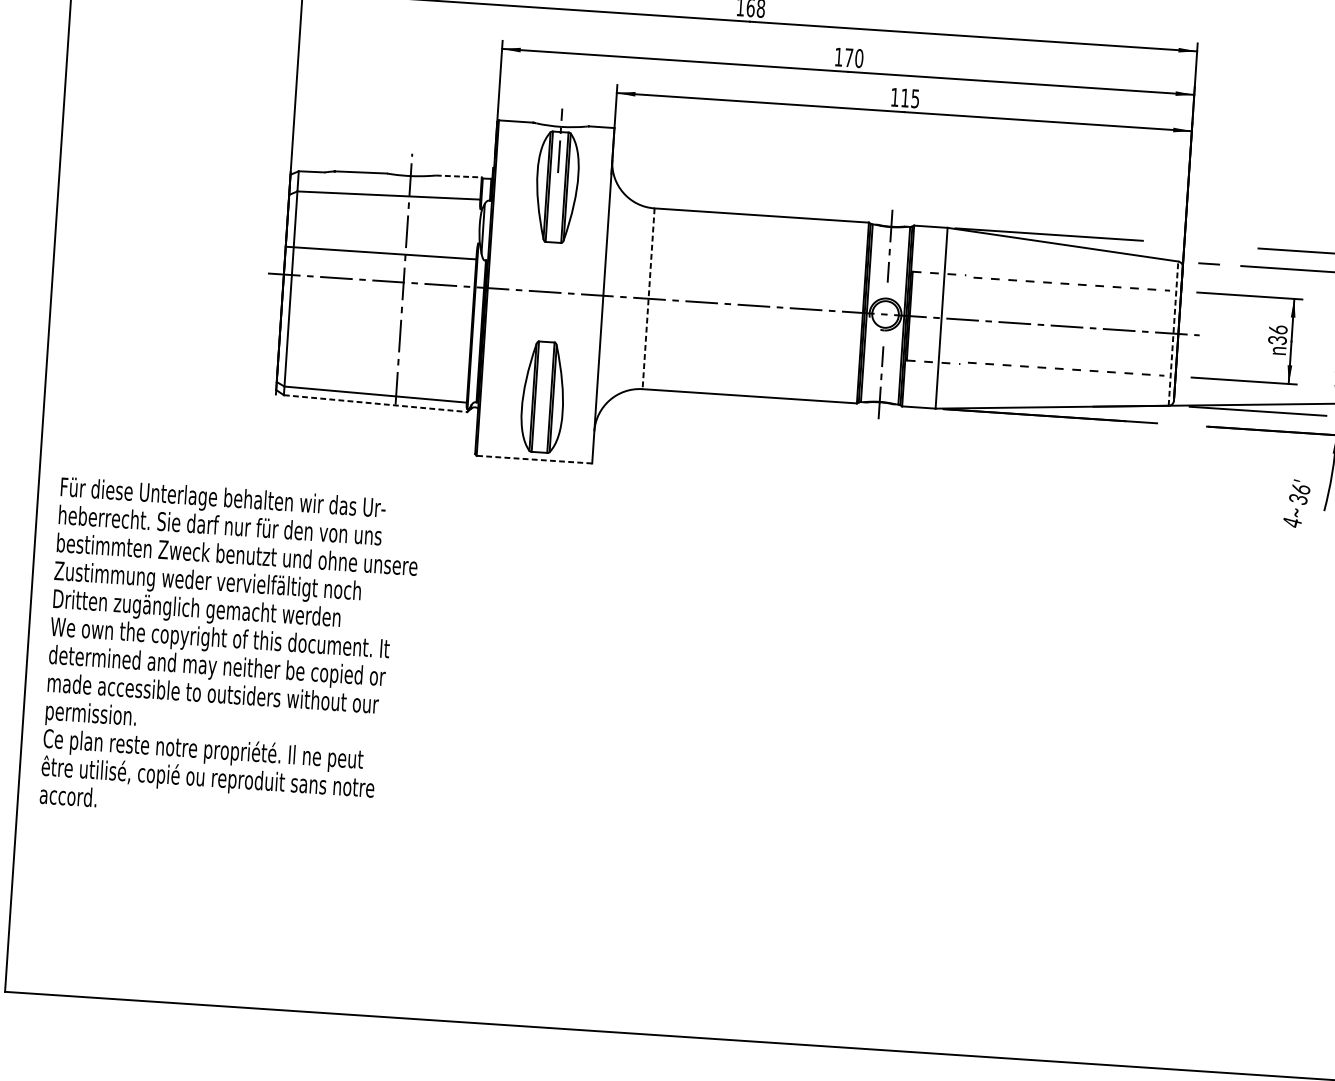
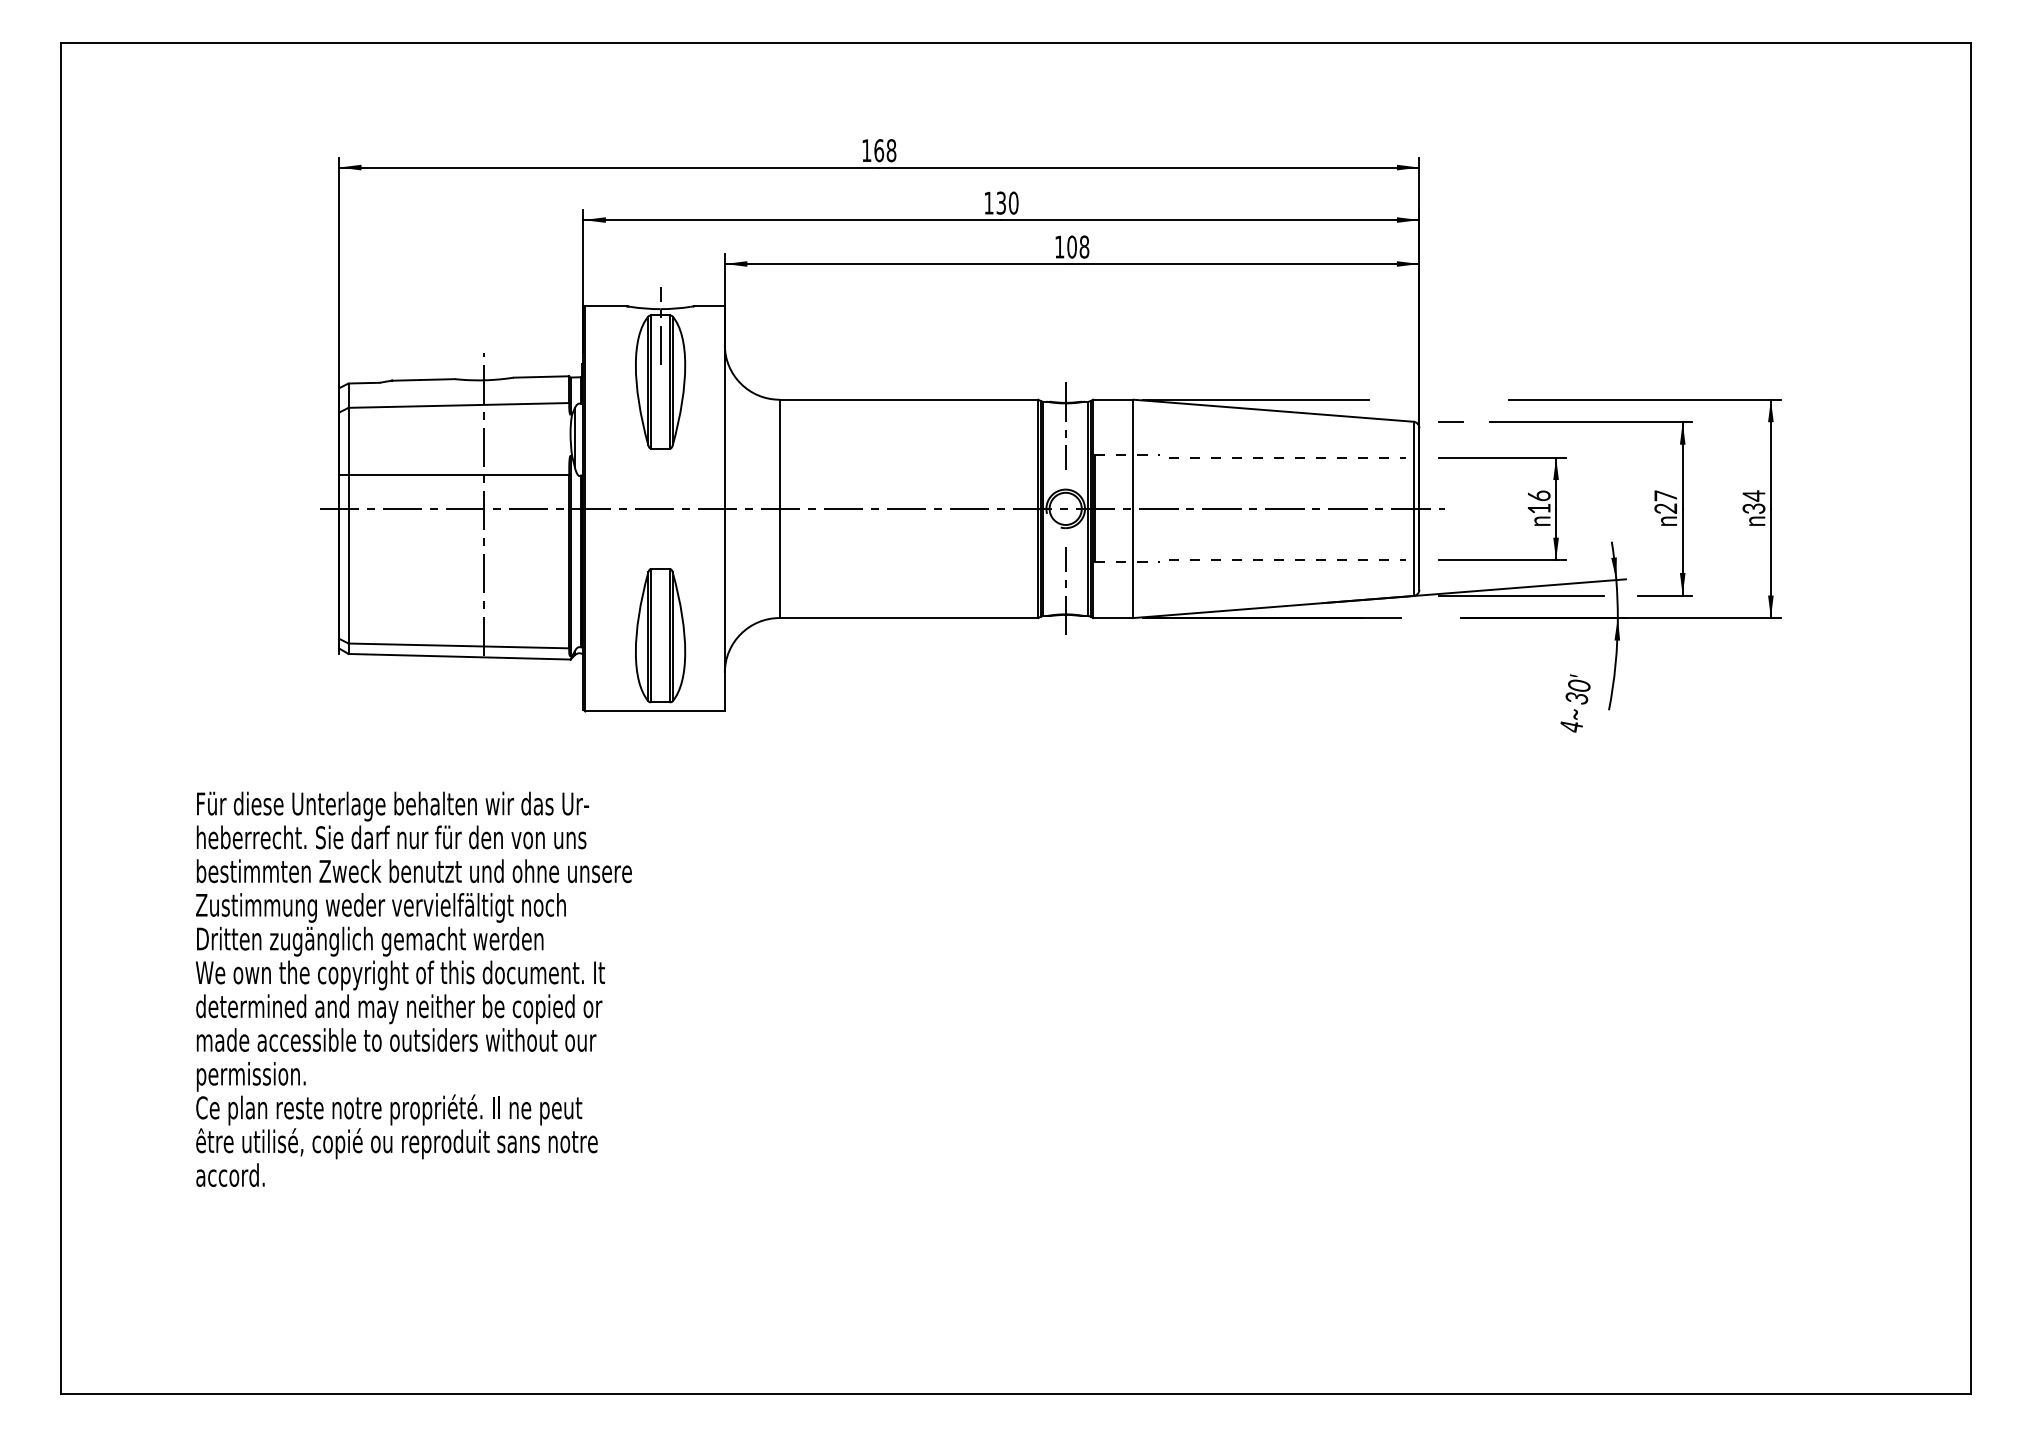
text: (848, 57) -> (1000, 202), 170 -> 130
text: (910, 97) -> (1078, 246), 115 -> 108
line: (458, 176) -> (541, 376), dashed -> solid
line: (648, 299) -> (779, 509), dashed -> solid
line: (1173, 333) -> (1413, 508), dashed -> solid
text: (1276, 340) -> (1538, 508), 36 -> 16
line: (376, 403) -> (460, 656), dashed -> solid
line: (534, 459) -> (655, 711), dashed -> solid
text: (1301, 488) -> (1579, 685), 36' -> 30'
text: (230, 651) -> (413, 988), moved

